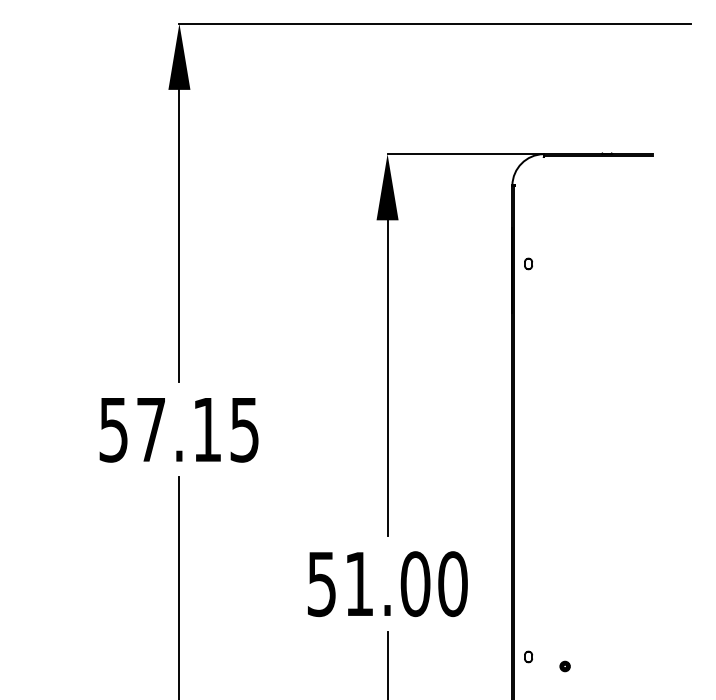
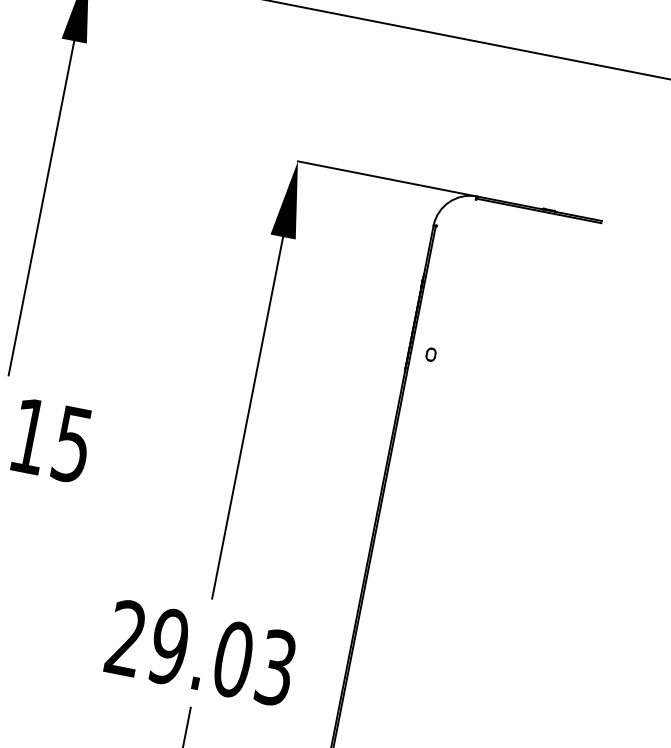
part: (528, 263) -> (431, 354), moved
text: (387, 584) -> (201, 653), 51.00 -> 29.03

